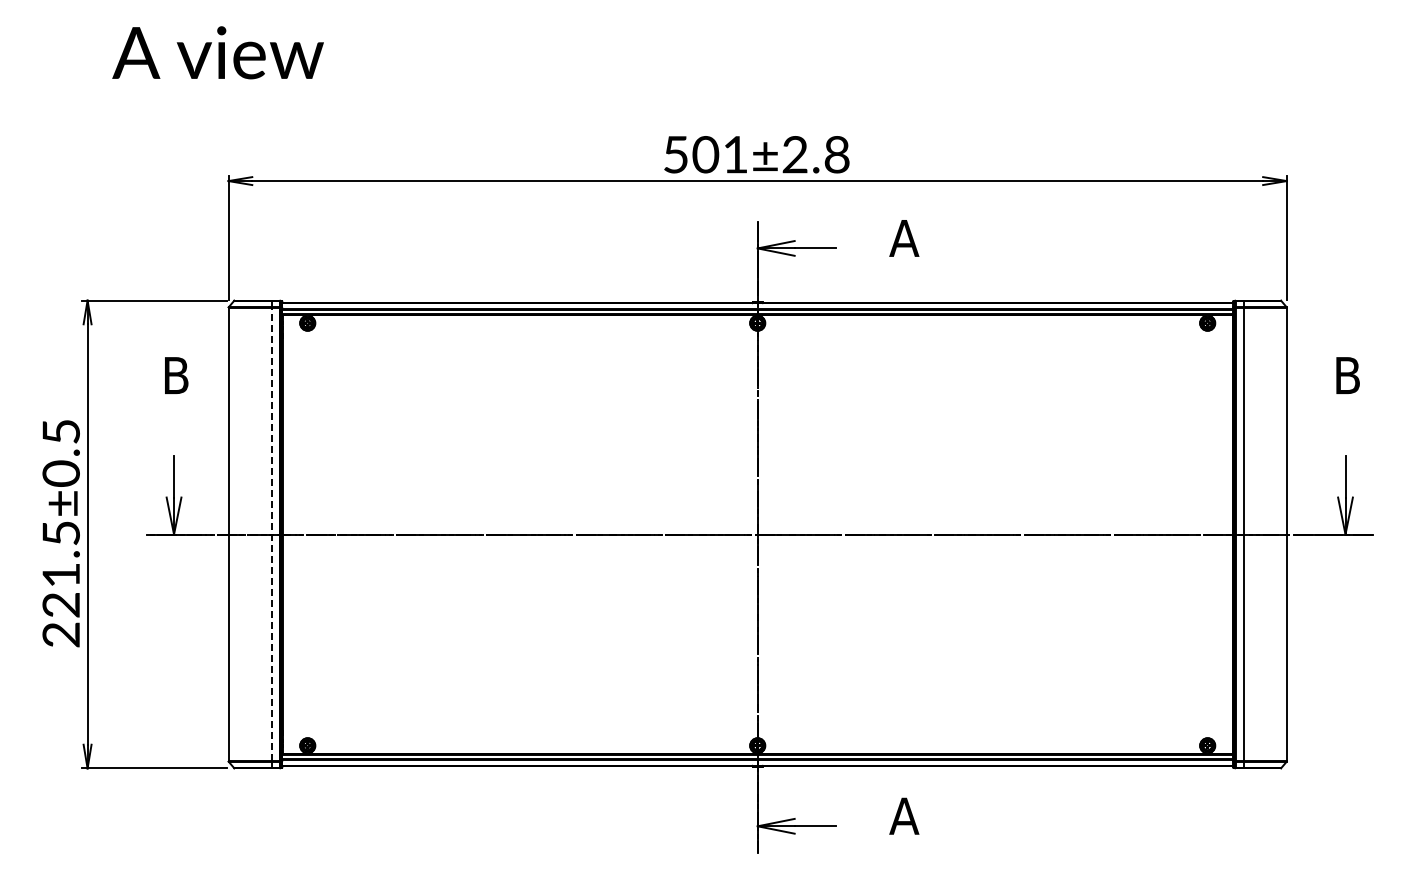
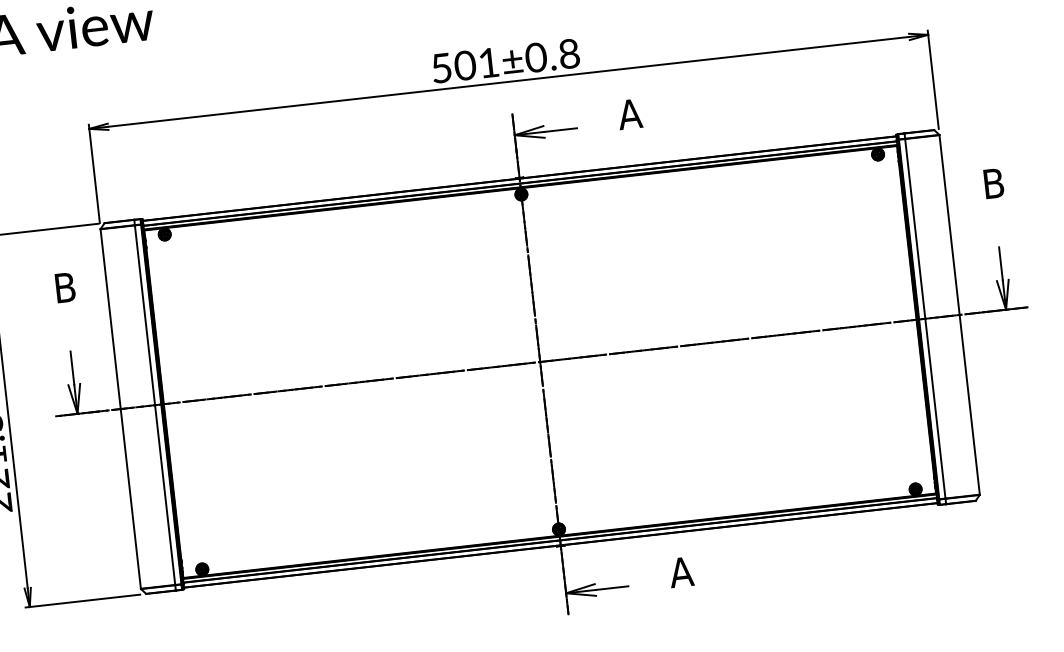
text: (795, 154) -> (536, 57), 501±2.8 -> 501±0.8
line: (271, 534) -> (154, 405), dashed -> solid

